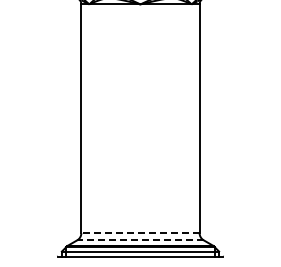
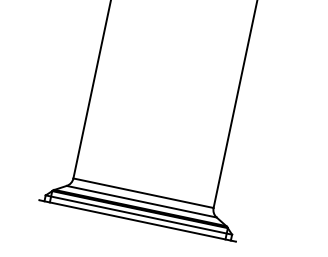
line: (140, 233) -> (143, 193), dashed -> solid
line: (139, 240) -> (140, 201), dashed -> solid

